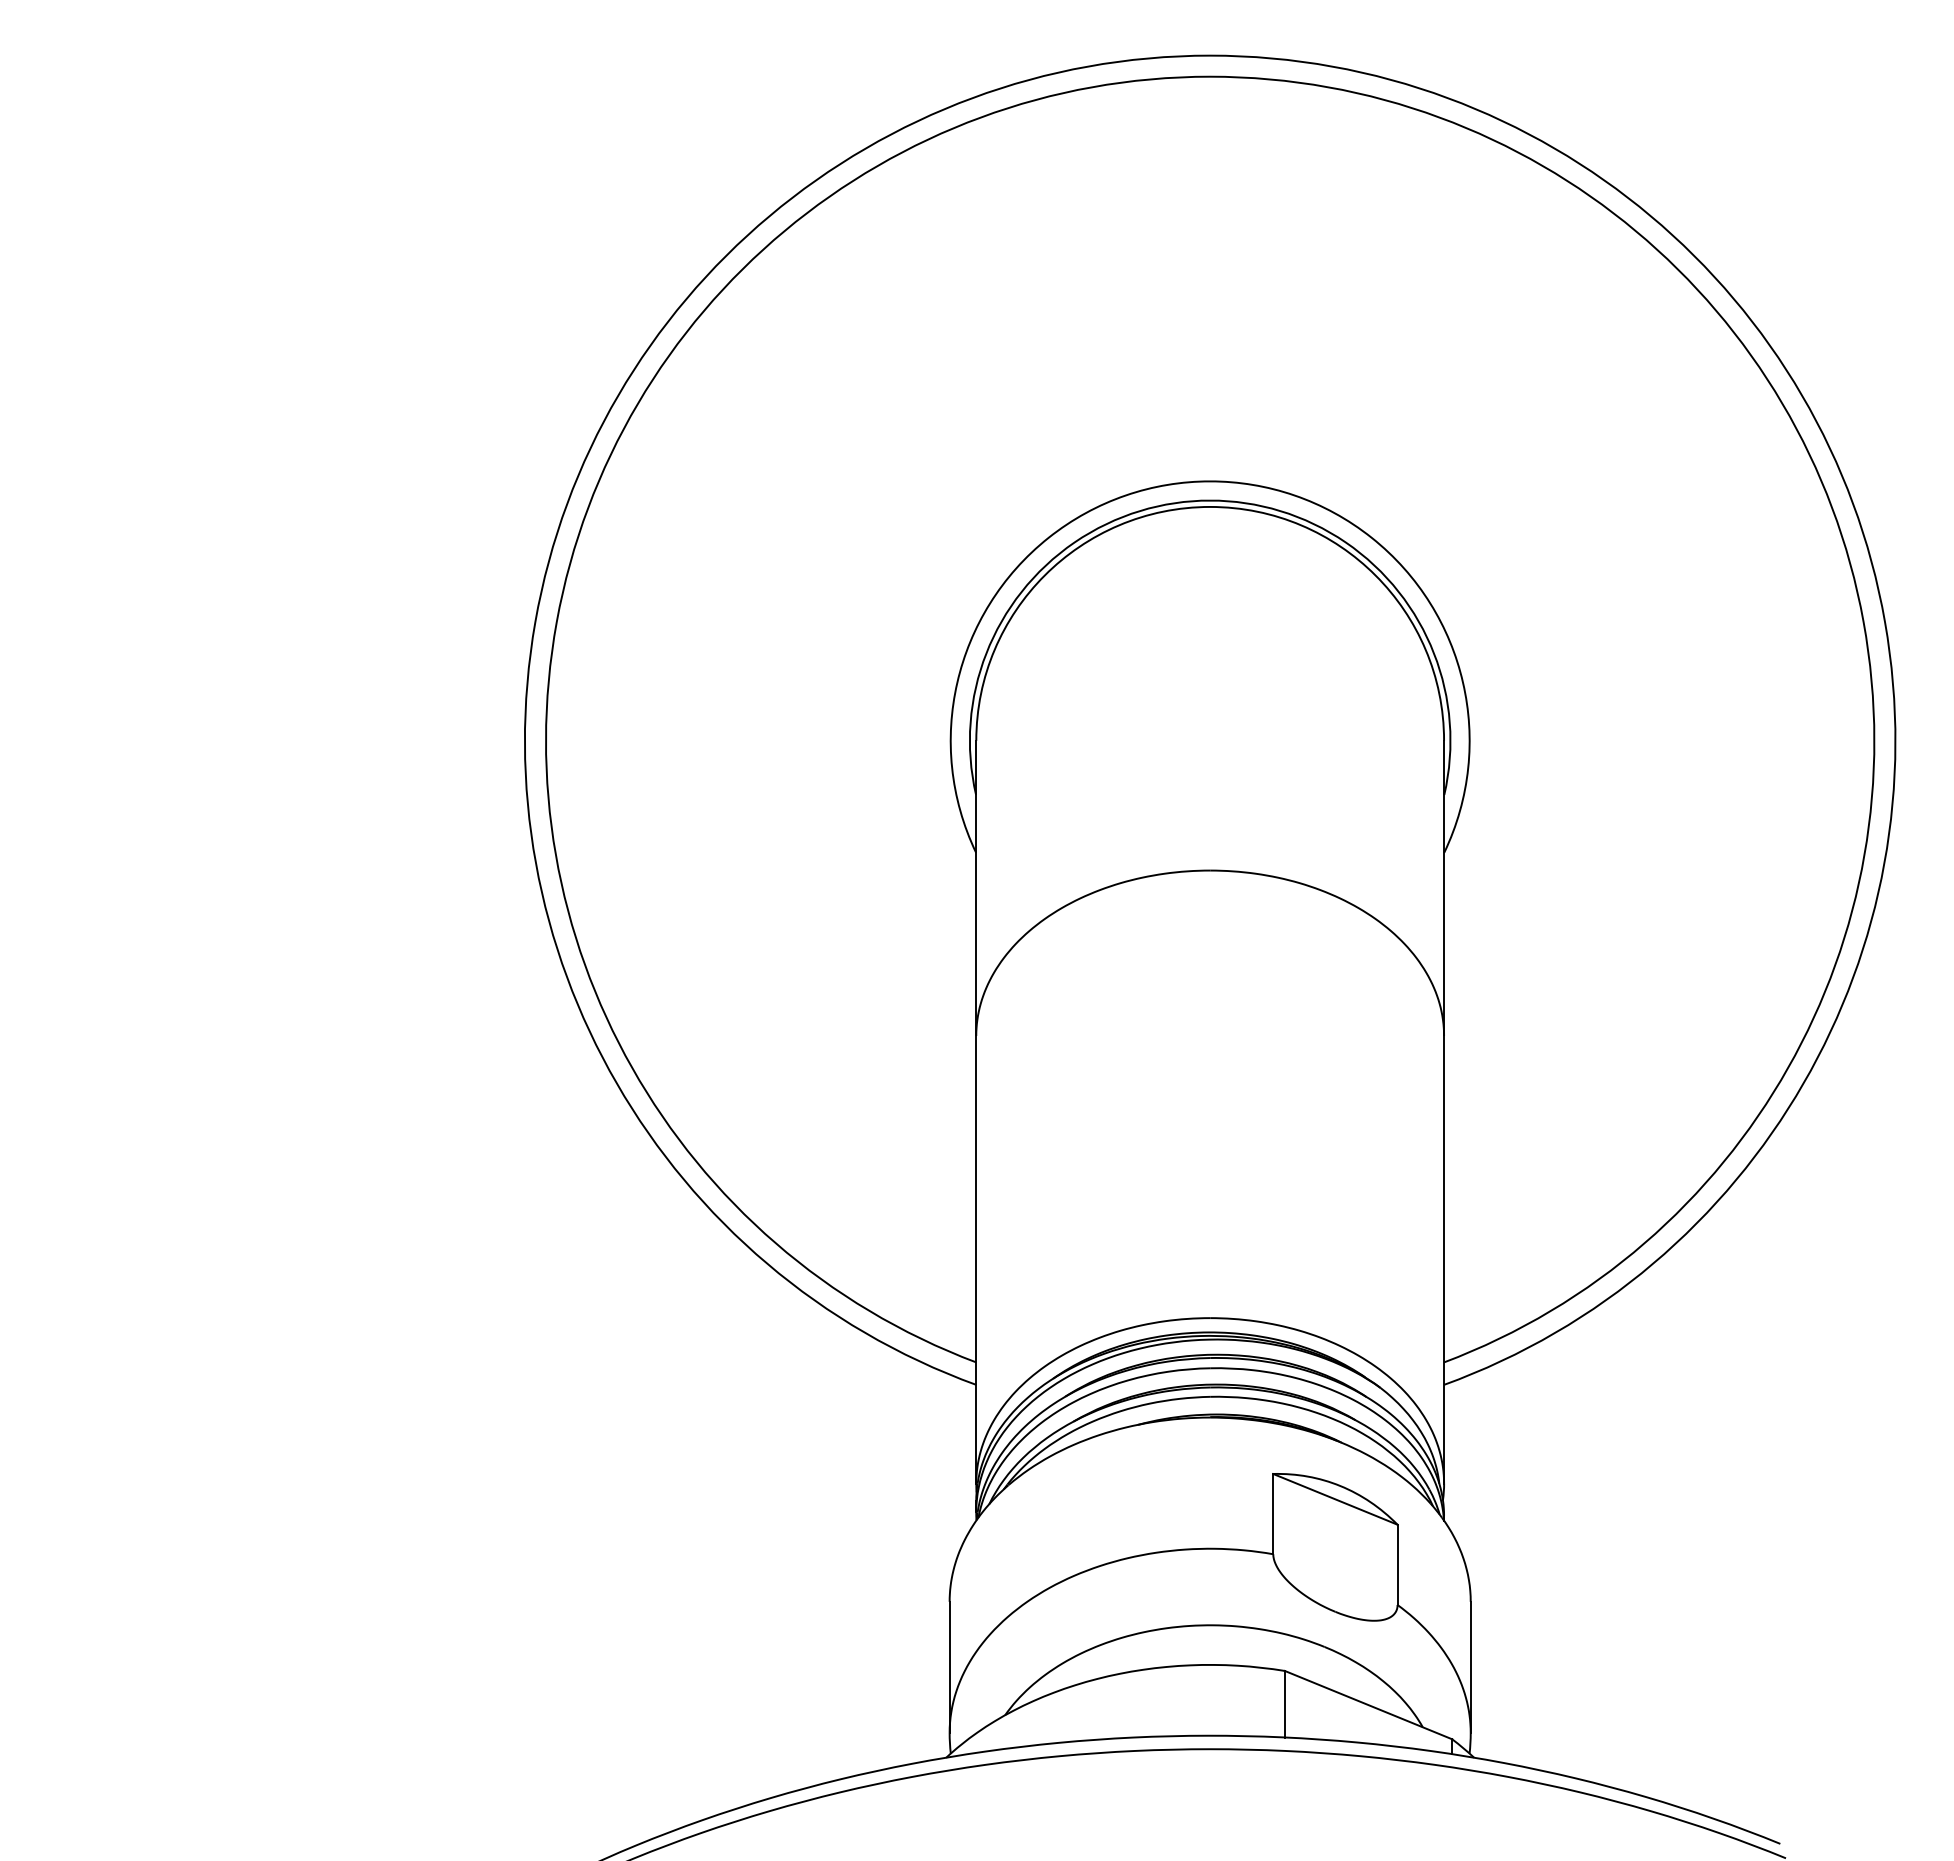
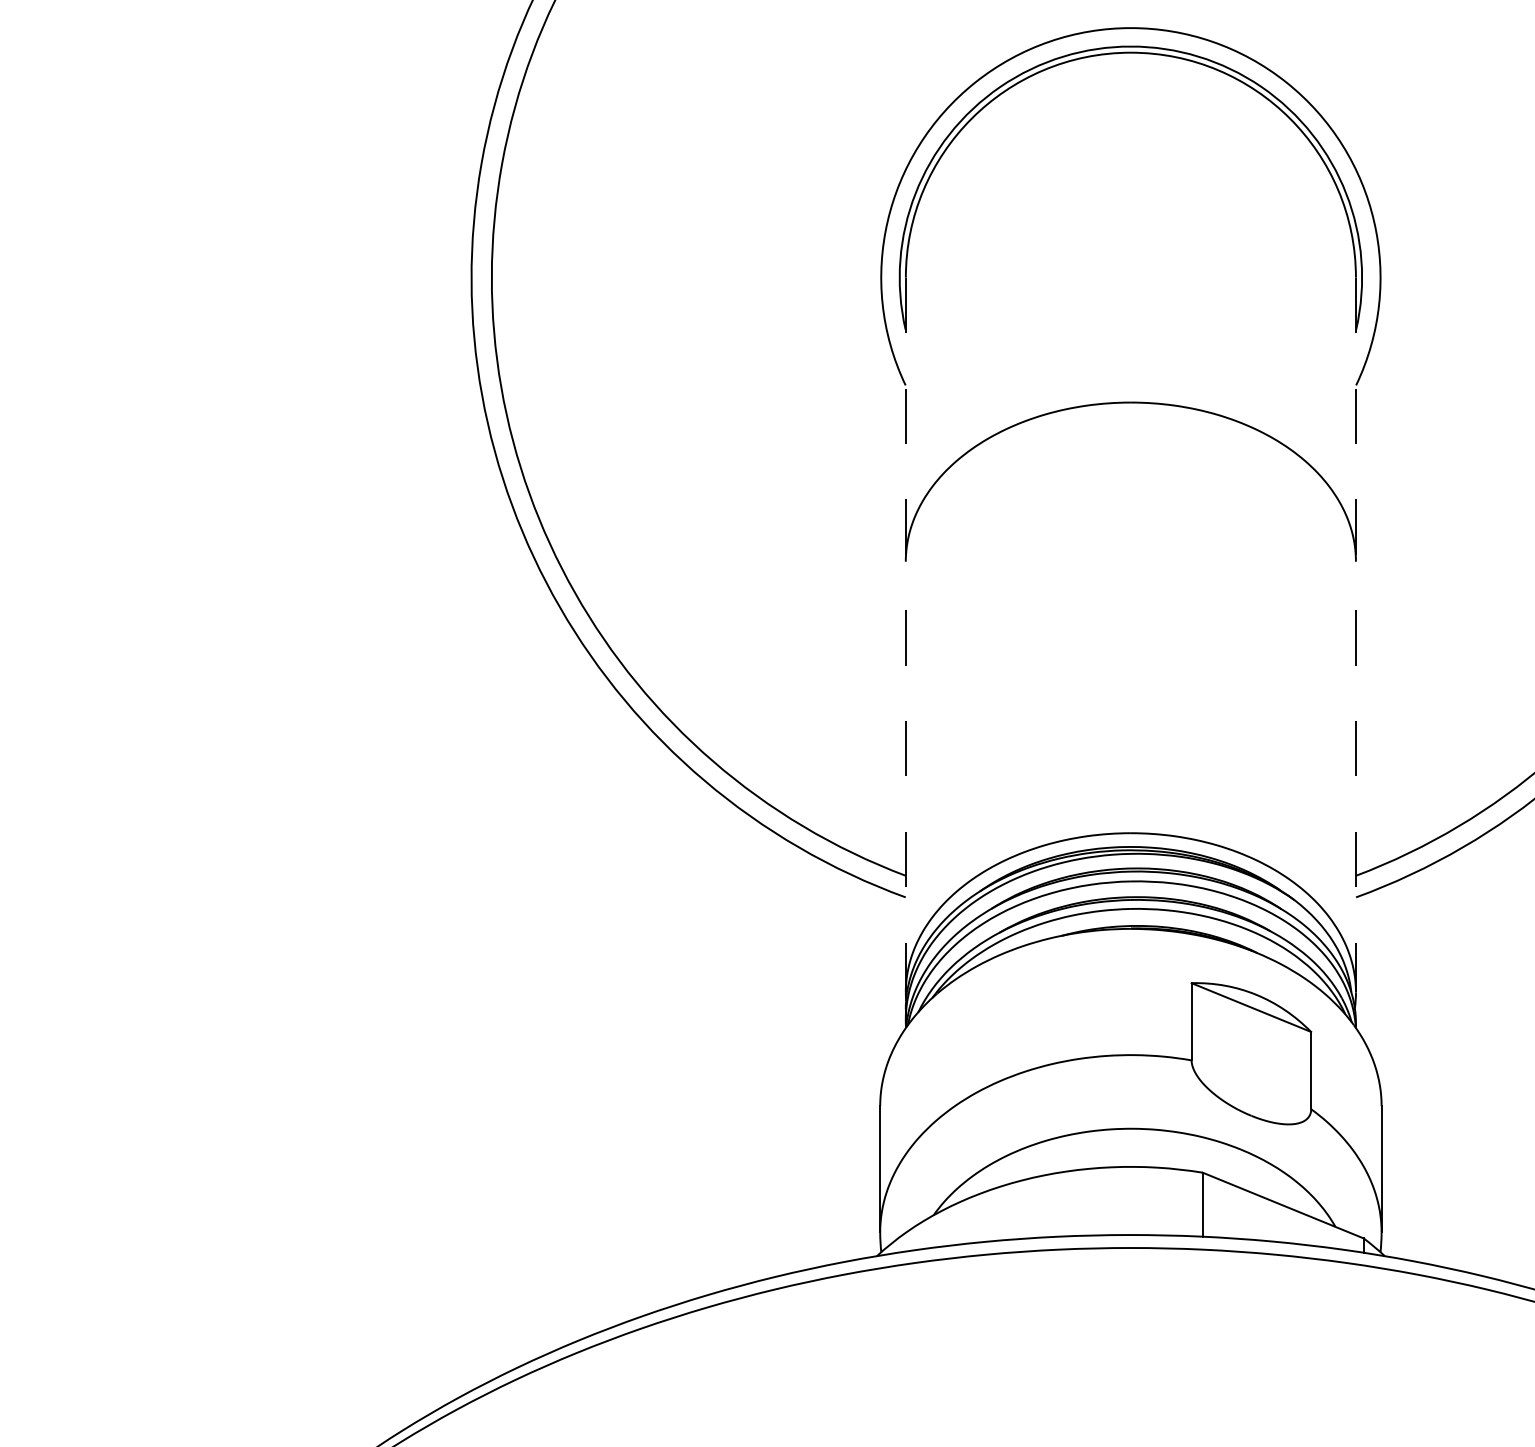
line: (976, 1112) -> (906, 635), solid -> dashed
line: (1444, 1112) -> (1356, 635), solid -> dashed

